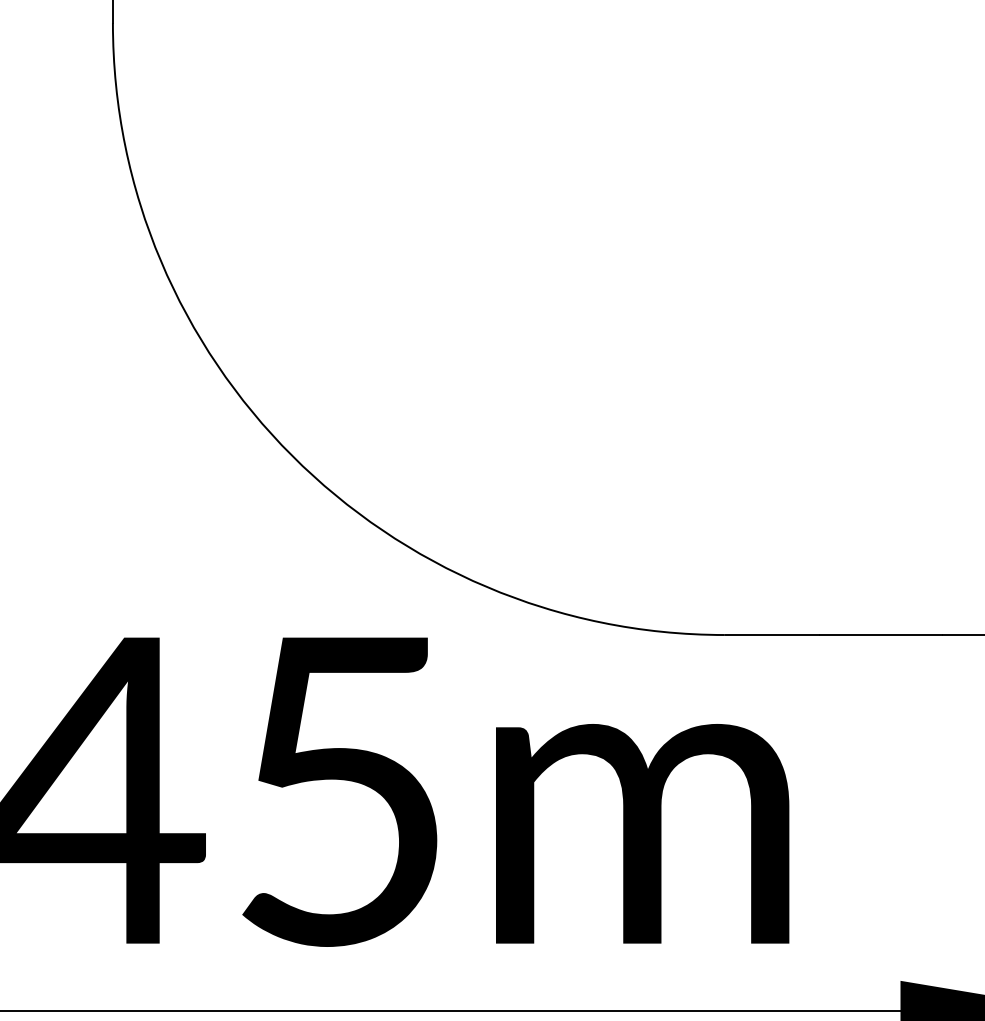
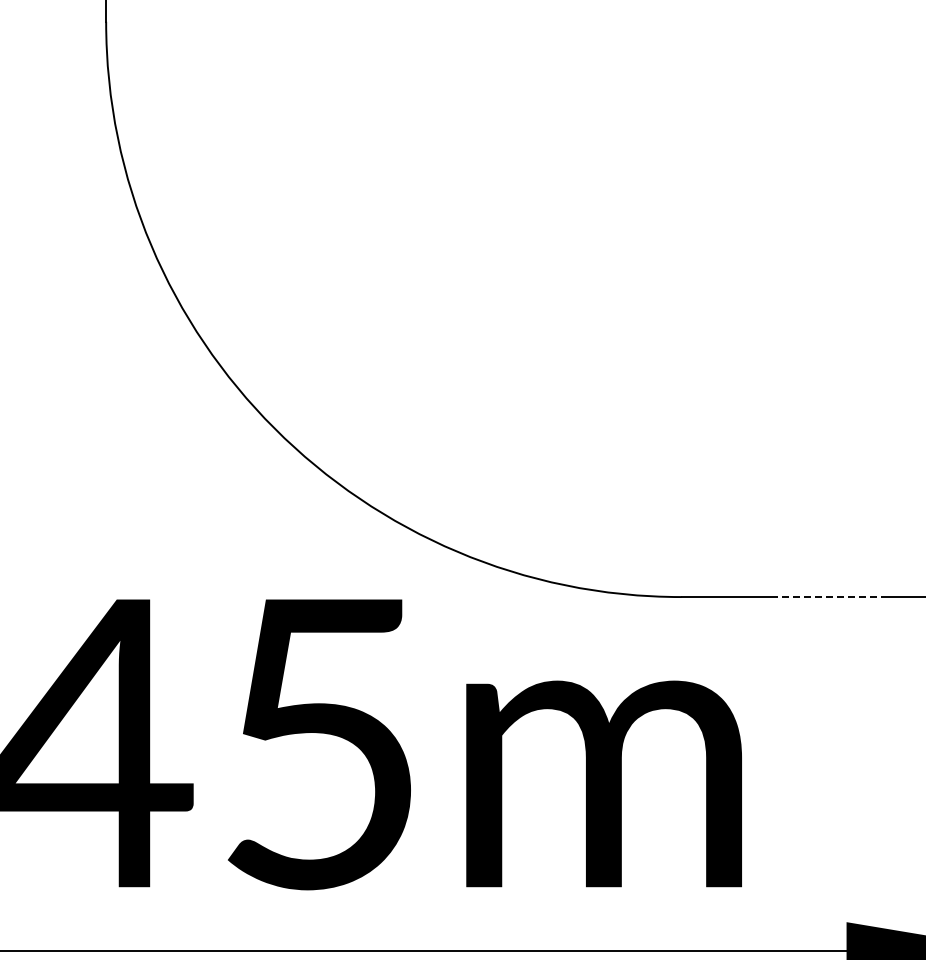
line: (881, 635) -> (828, 597), solid -> dashed

